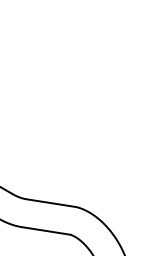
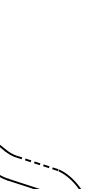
line: (50, 203) -> (36, 163), solid -> dashed

